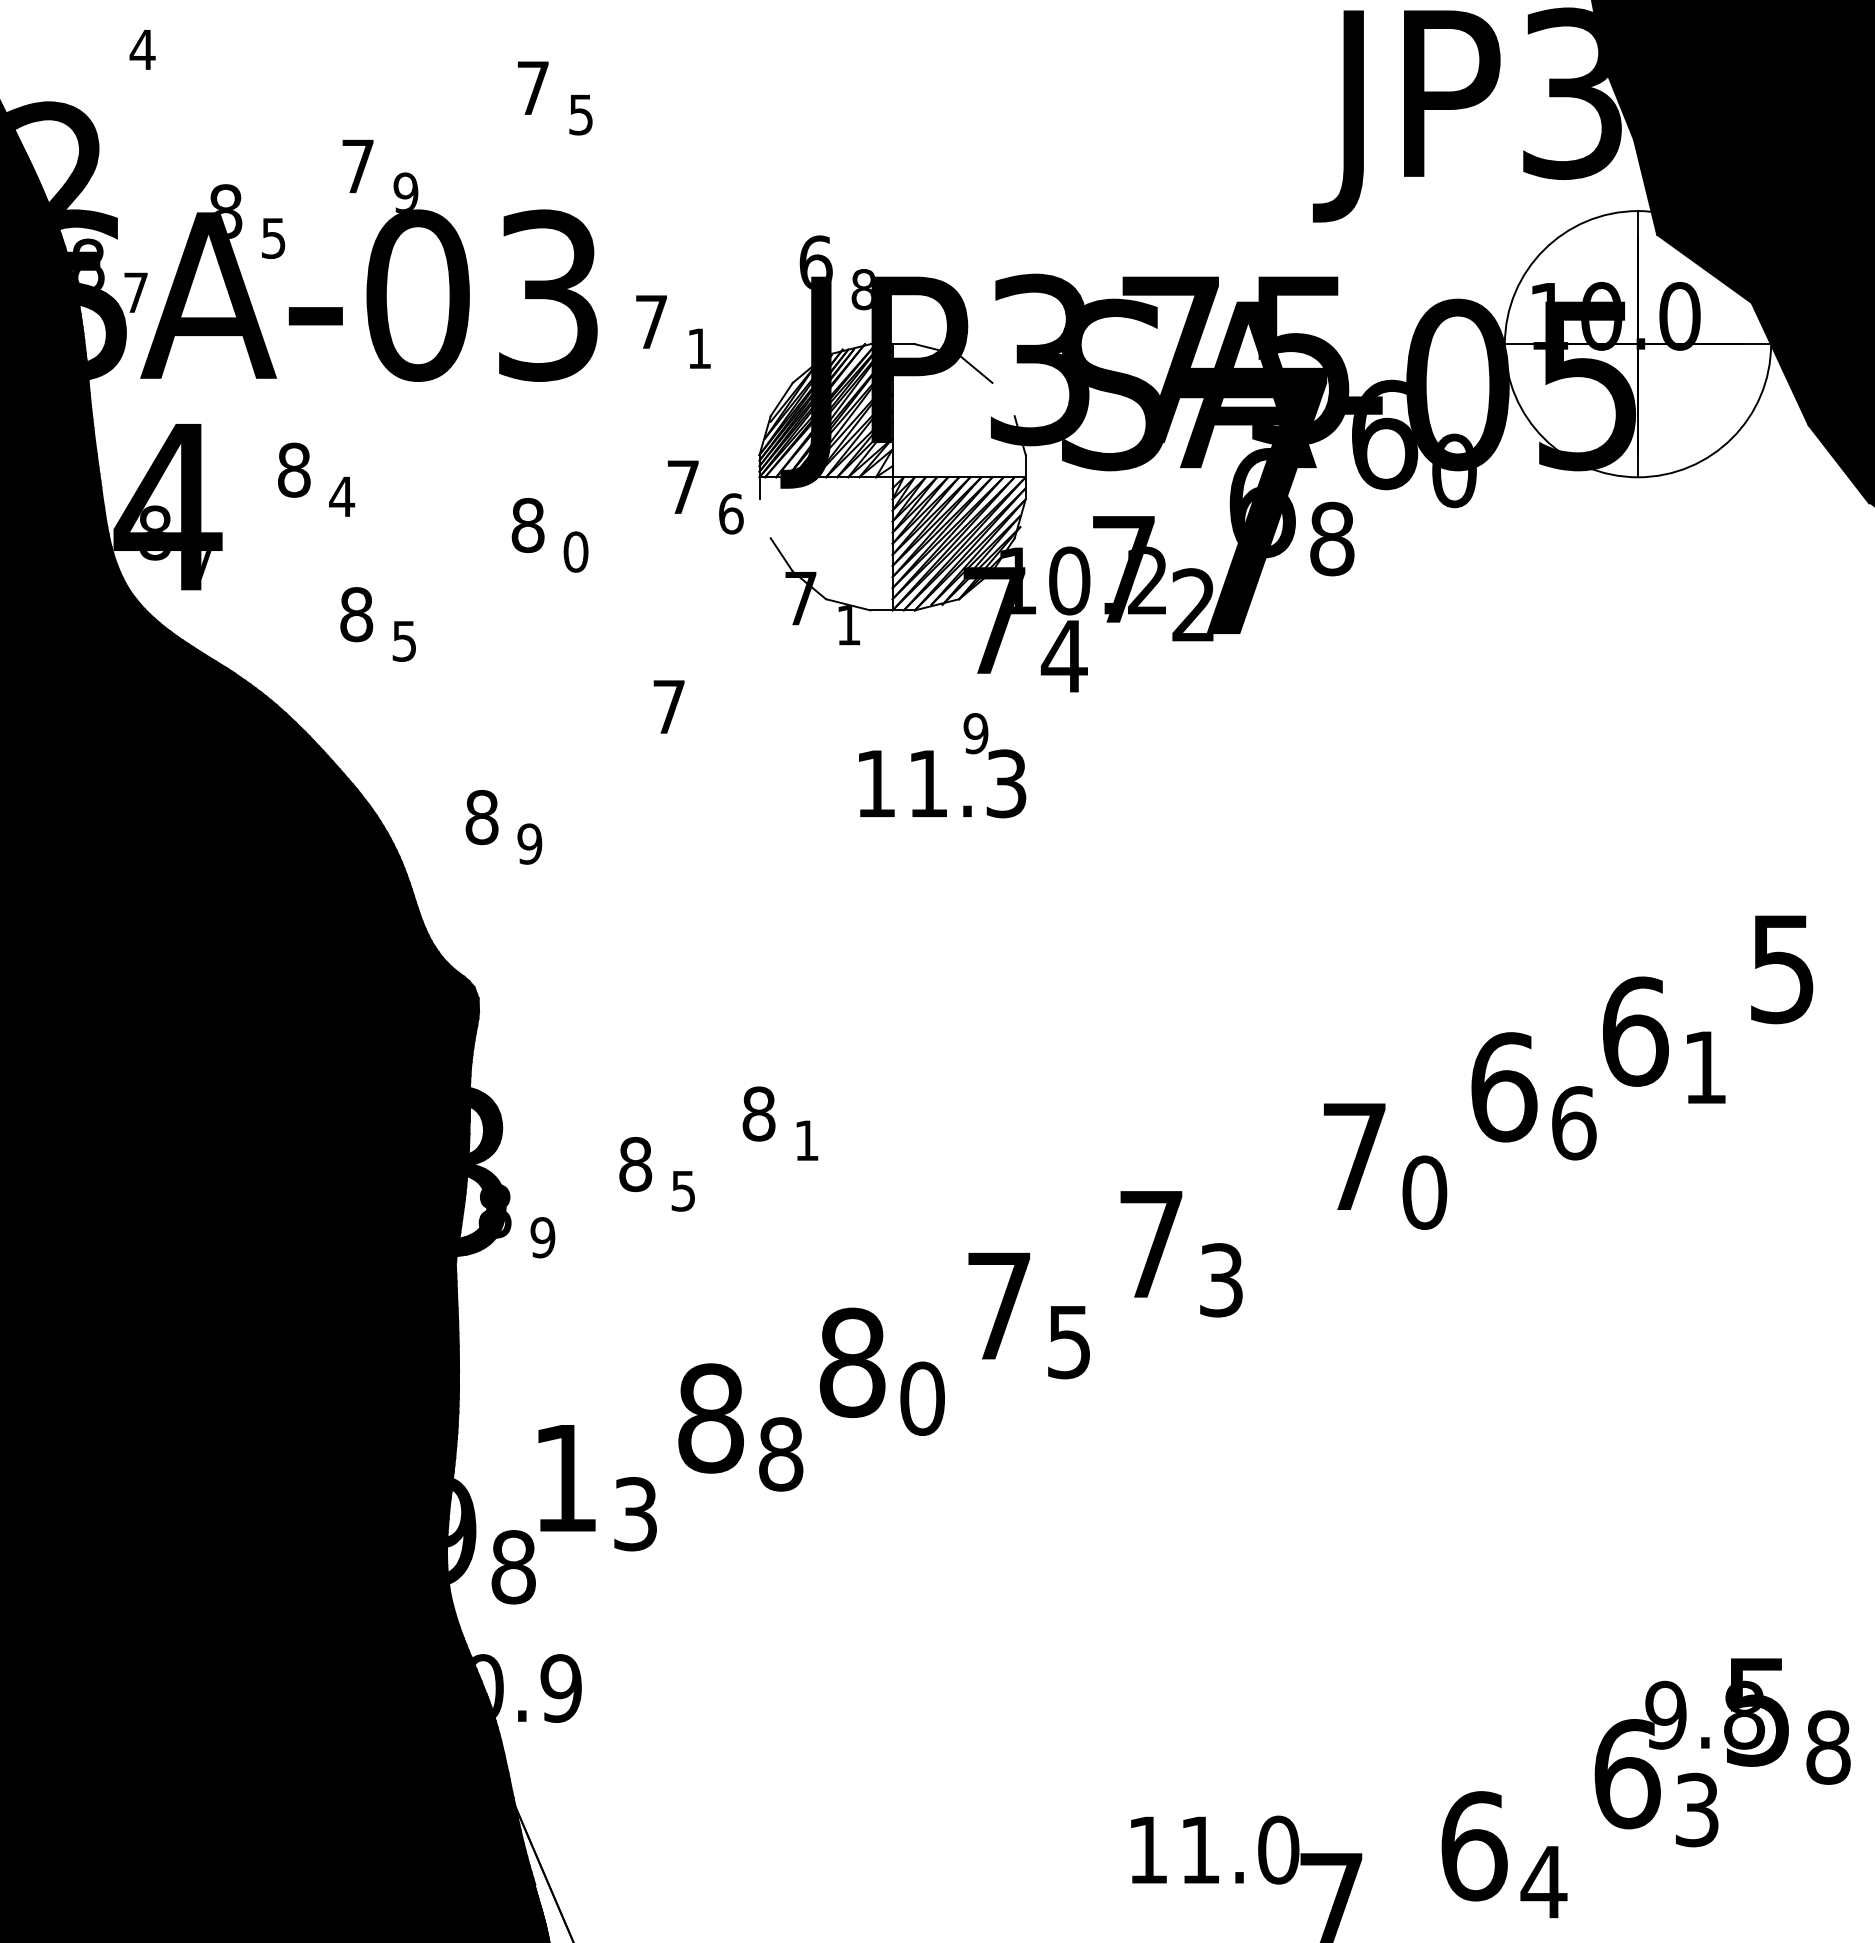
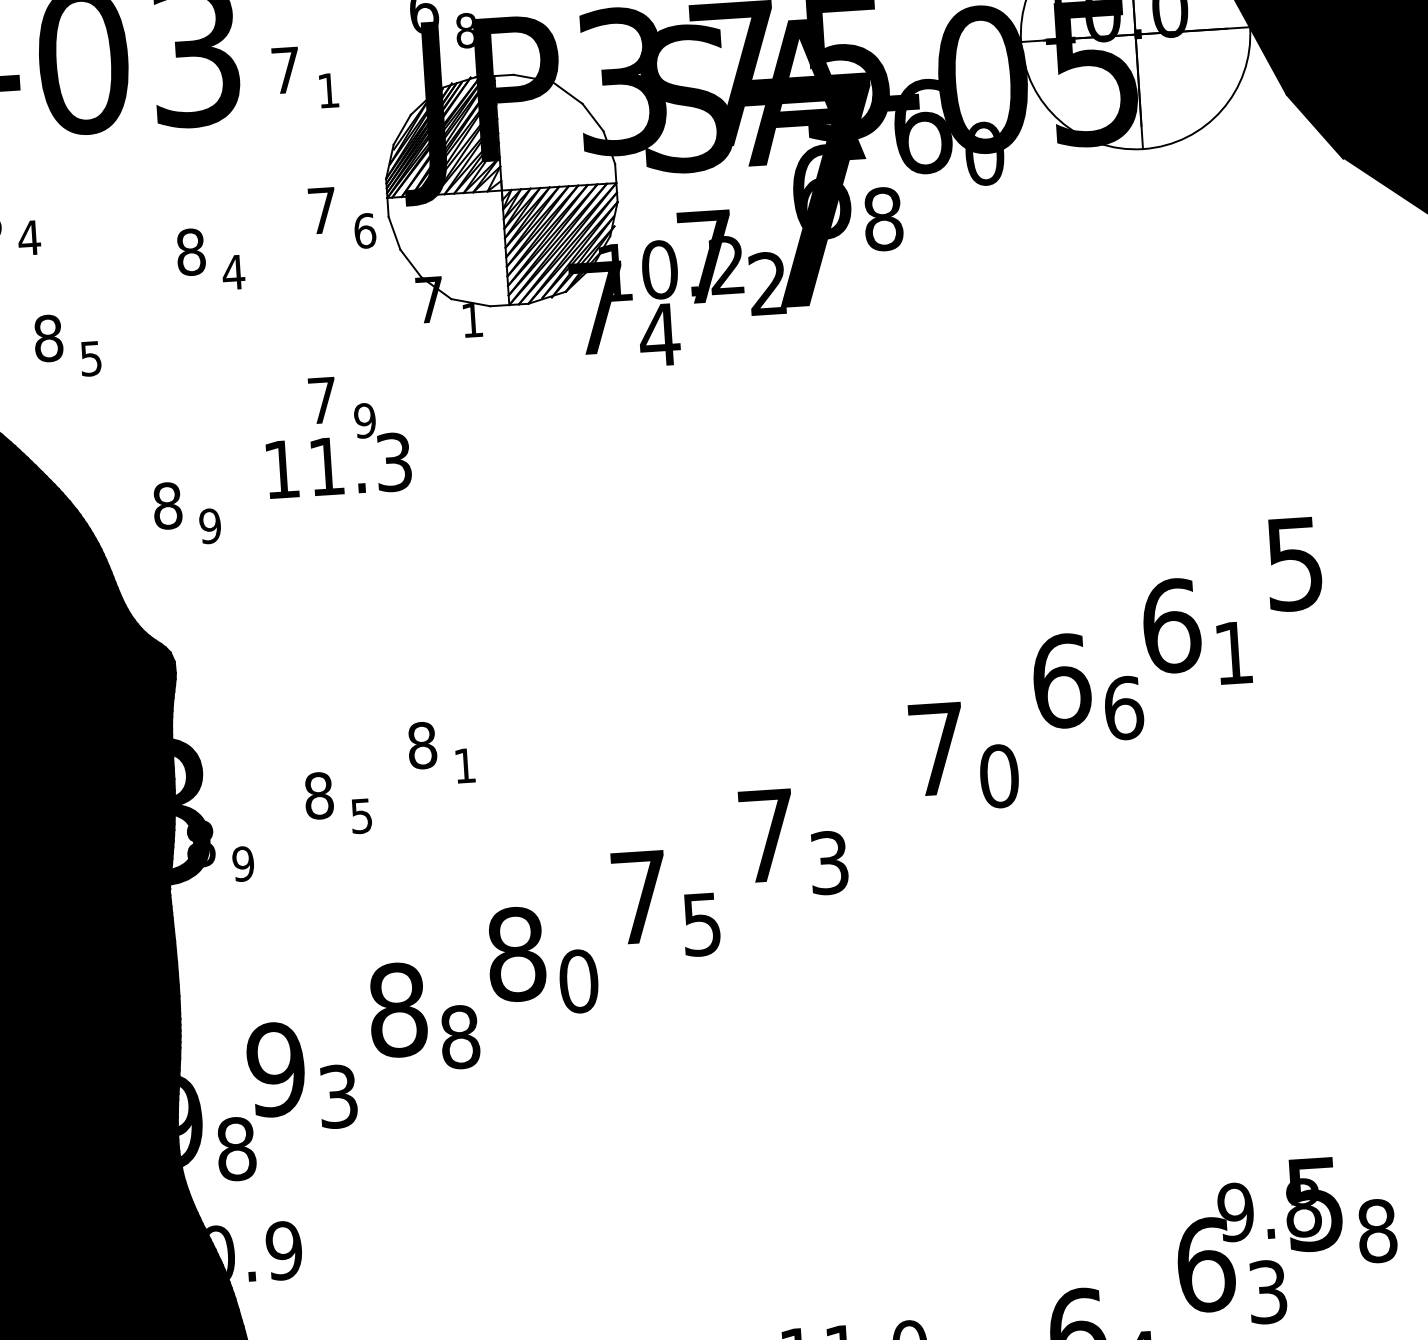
line: (1003, 399) -> (592, 117), added
line: (764, 518) -> (393, 233), added
text: (575, 551) -> (233, 272), 0 -> 4
text: (942, 765) -> (338, 450), moved
text: (565, 1478) -> (276, 1069), 1 -> 9

